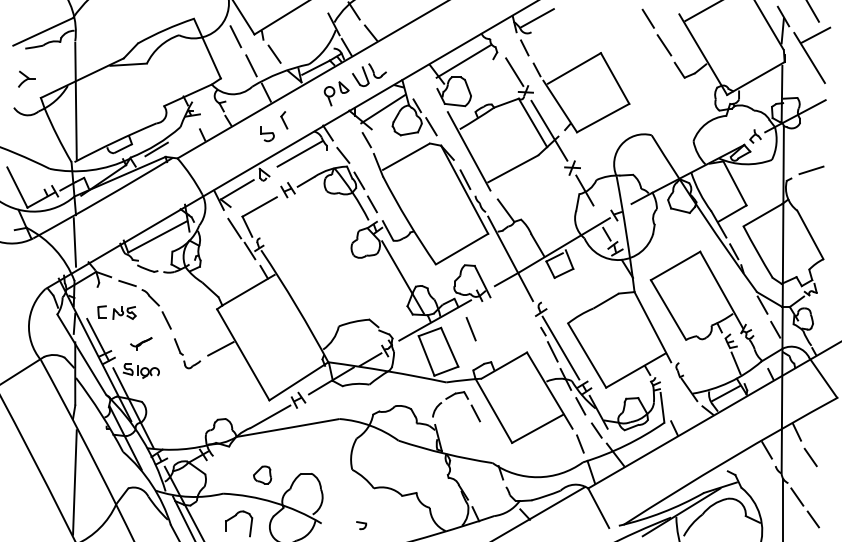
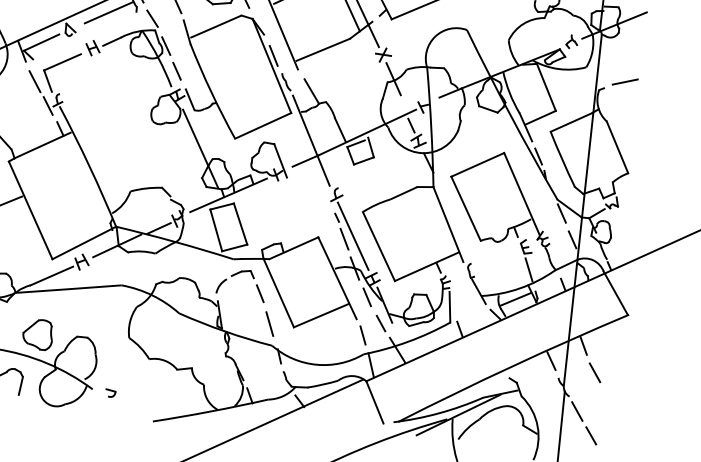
line: (470, 329) -> (269, 324), moved
part: (262, 474) -> (37, 333), size x1.67
part: (361, 525) -> (110, 393), moved

